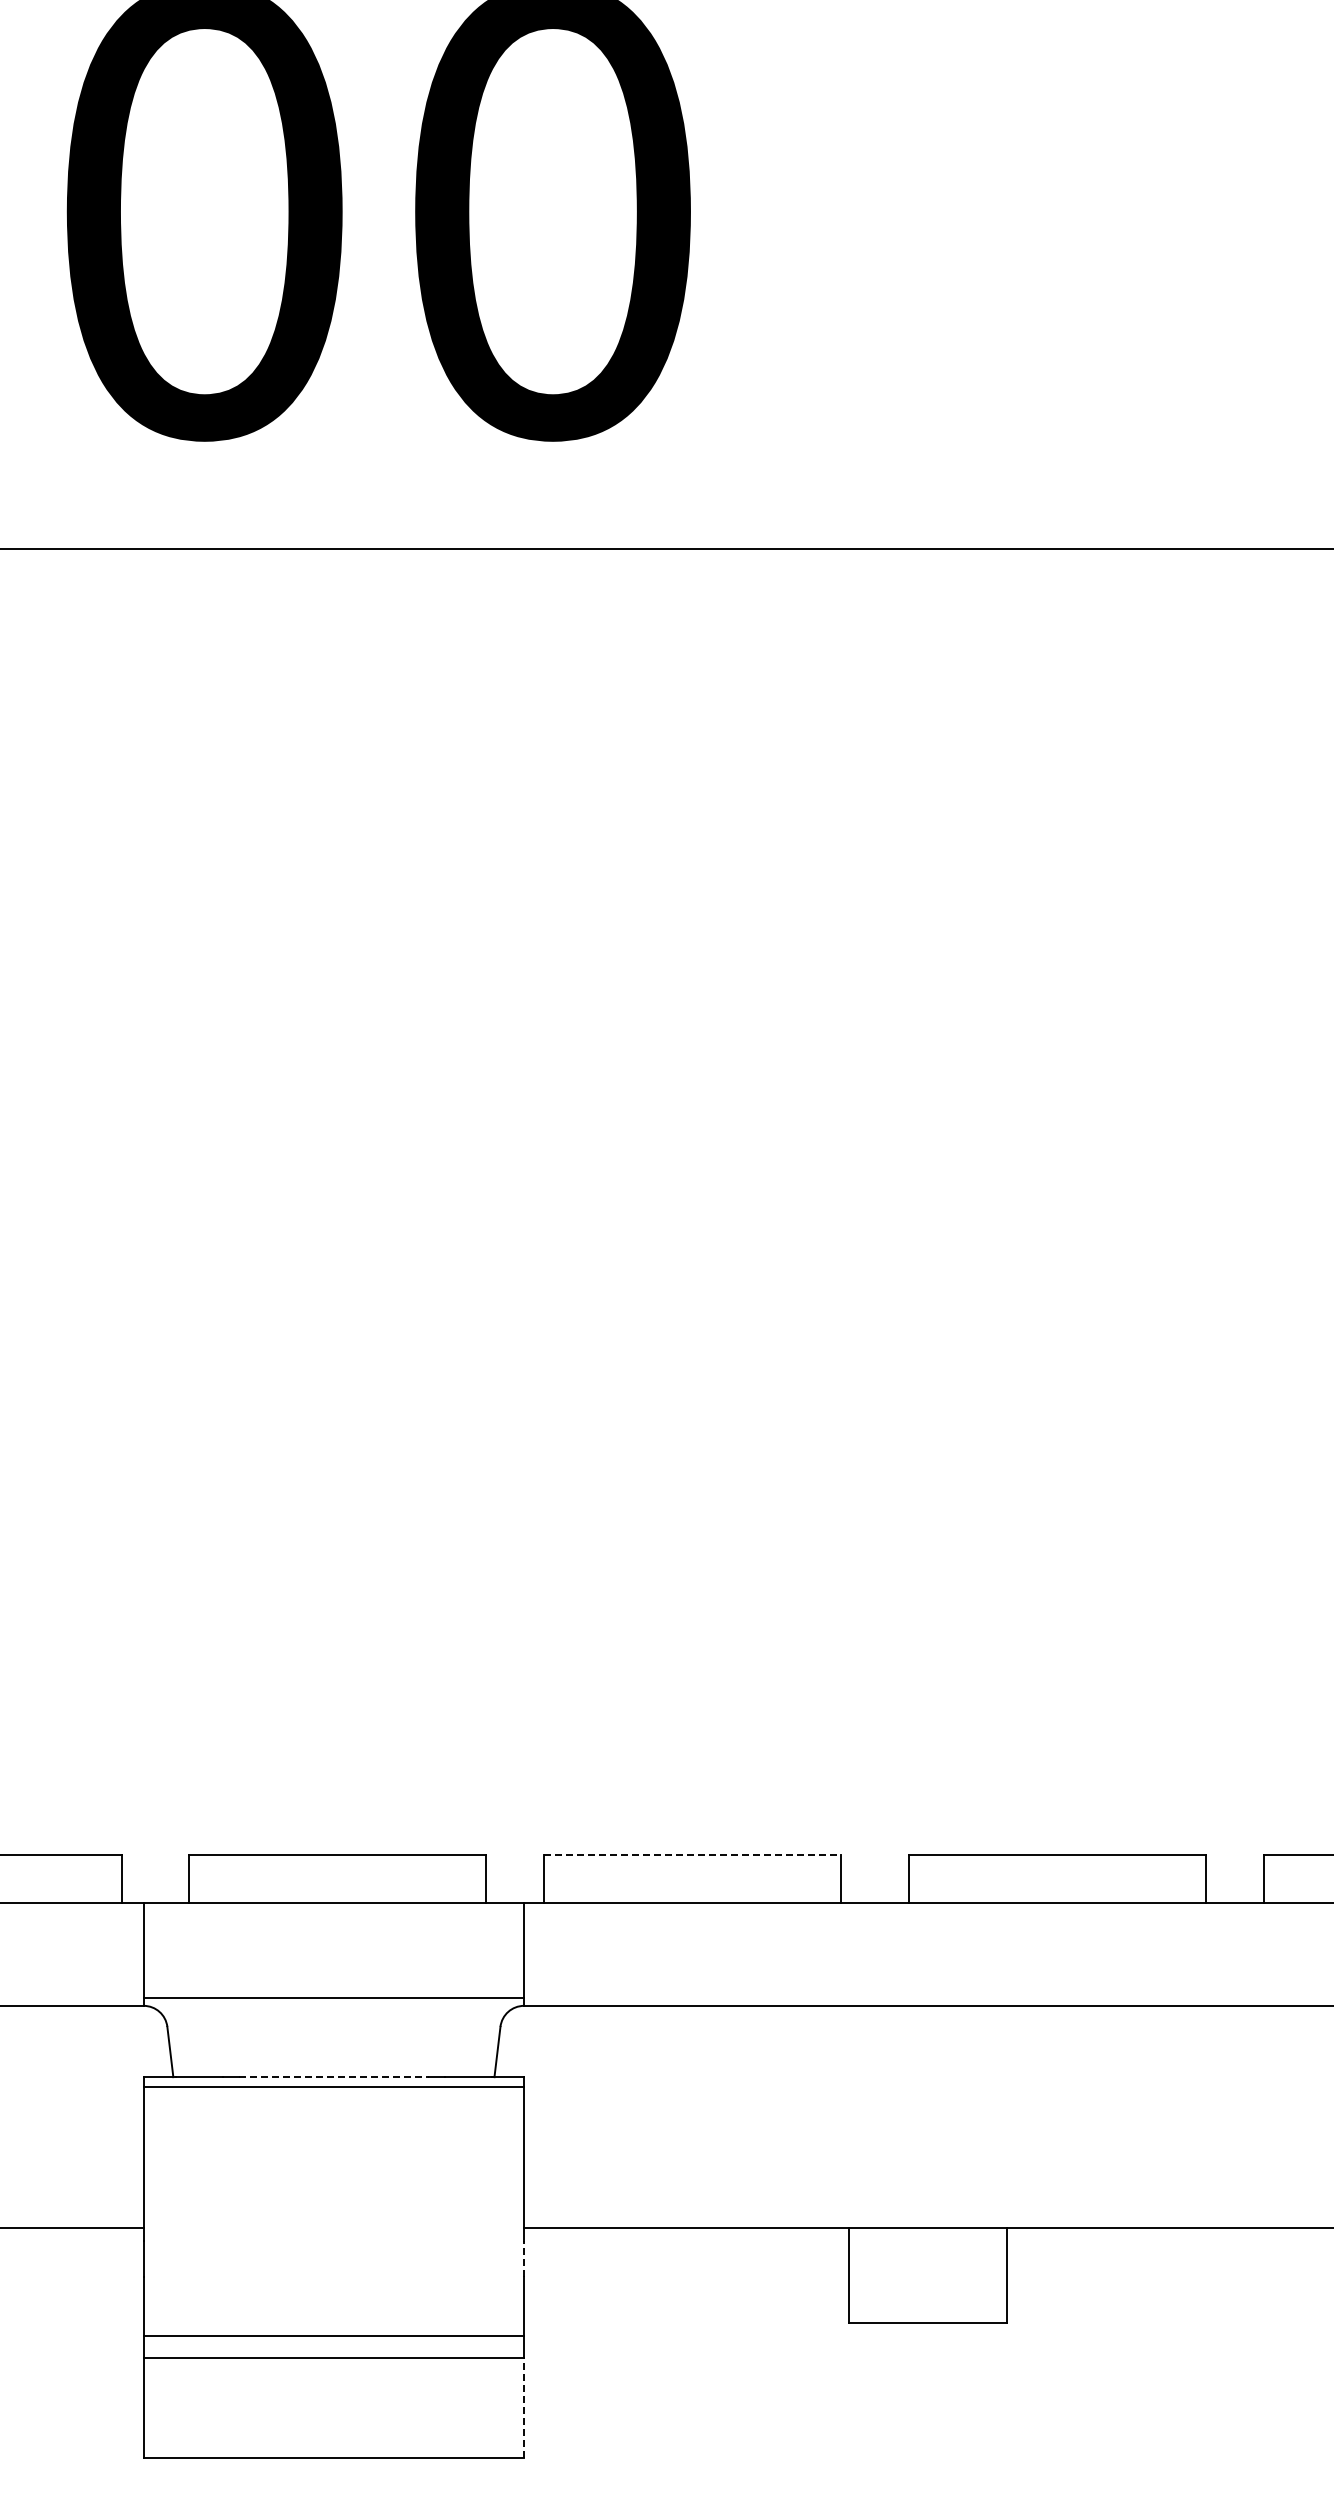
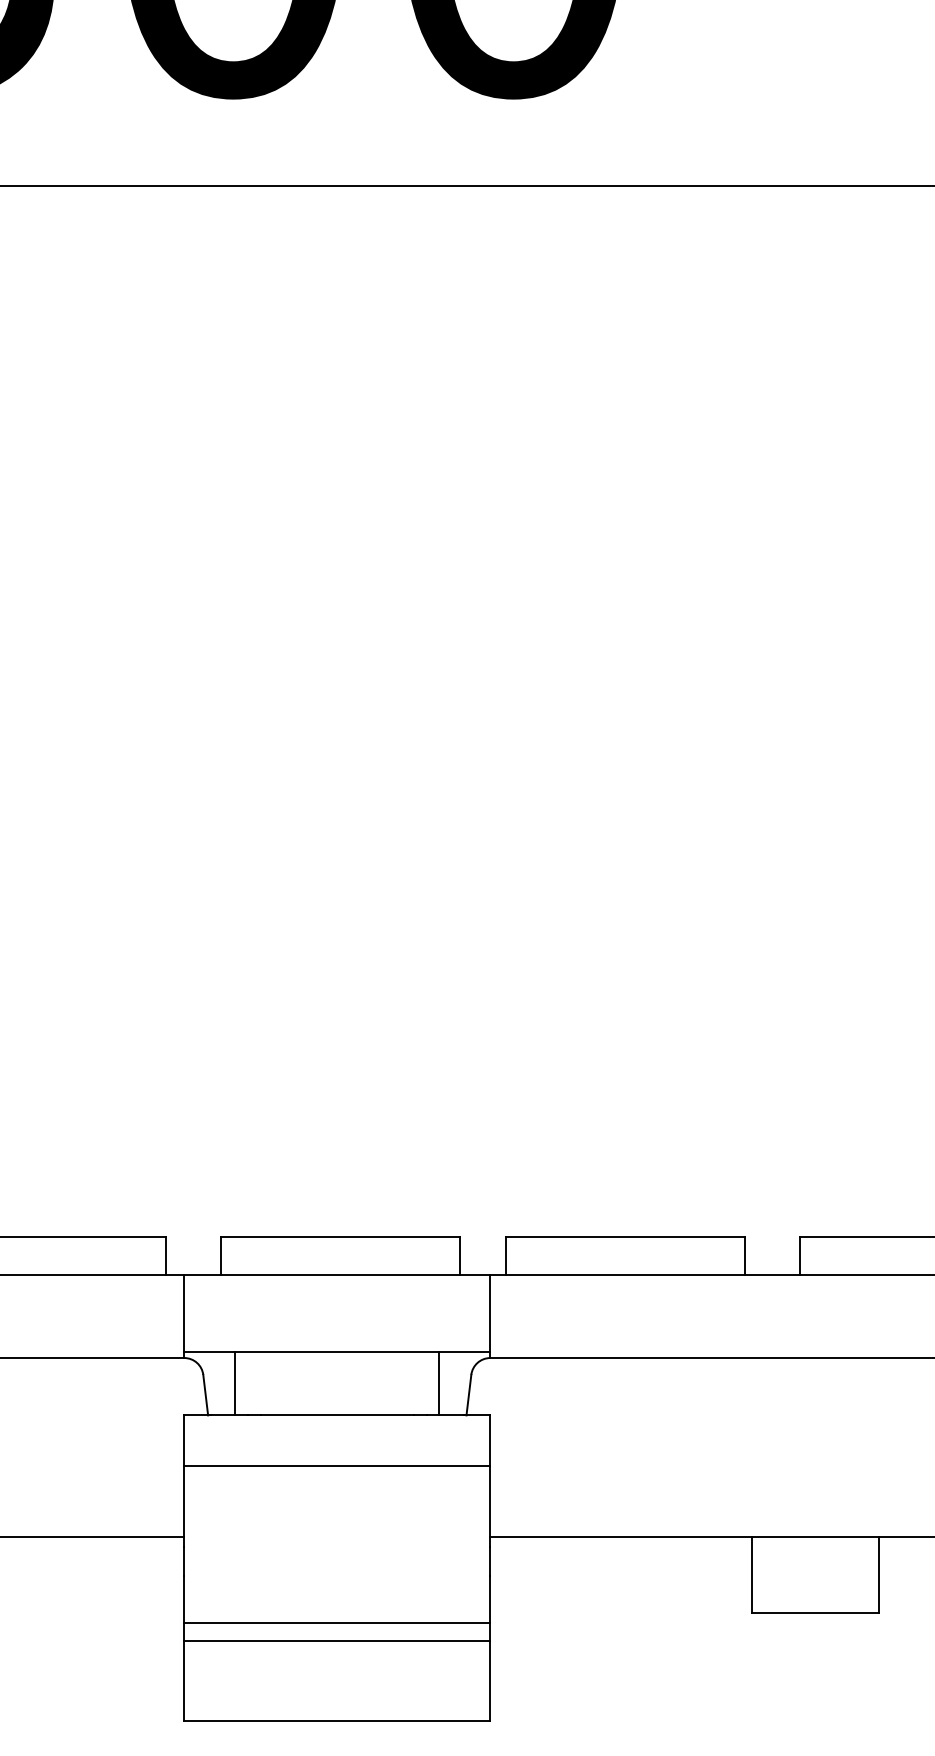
line: (693, 1855) -> (626, 1237), dashed -> solid
line: (207, 2037) -> (235, 1383), added
line: (460, 2037) -> (439, 1383), added
line: (334, 2077) -> (337, 1415), dashed -> solid
line: (333, 2086) -> (336, 1466), moved
line: (524, 2258) -> (490, 1561), dashed -> solid
line: (524, 2407) -> (490, 1681), dashed -> solid

